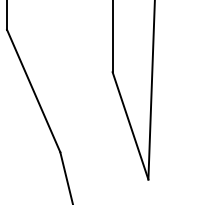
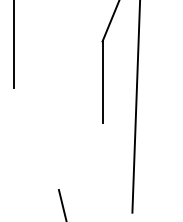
line: (33, 90) -> (36, 138), removed
line: (130, 125) -> (117, 167), removed

